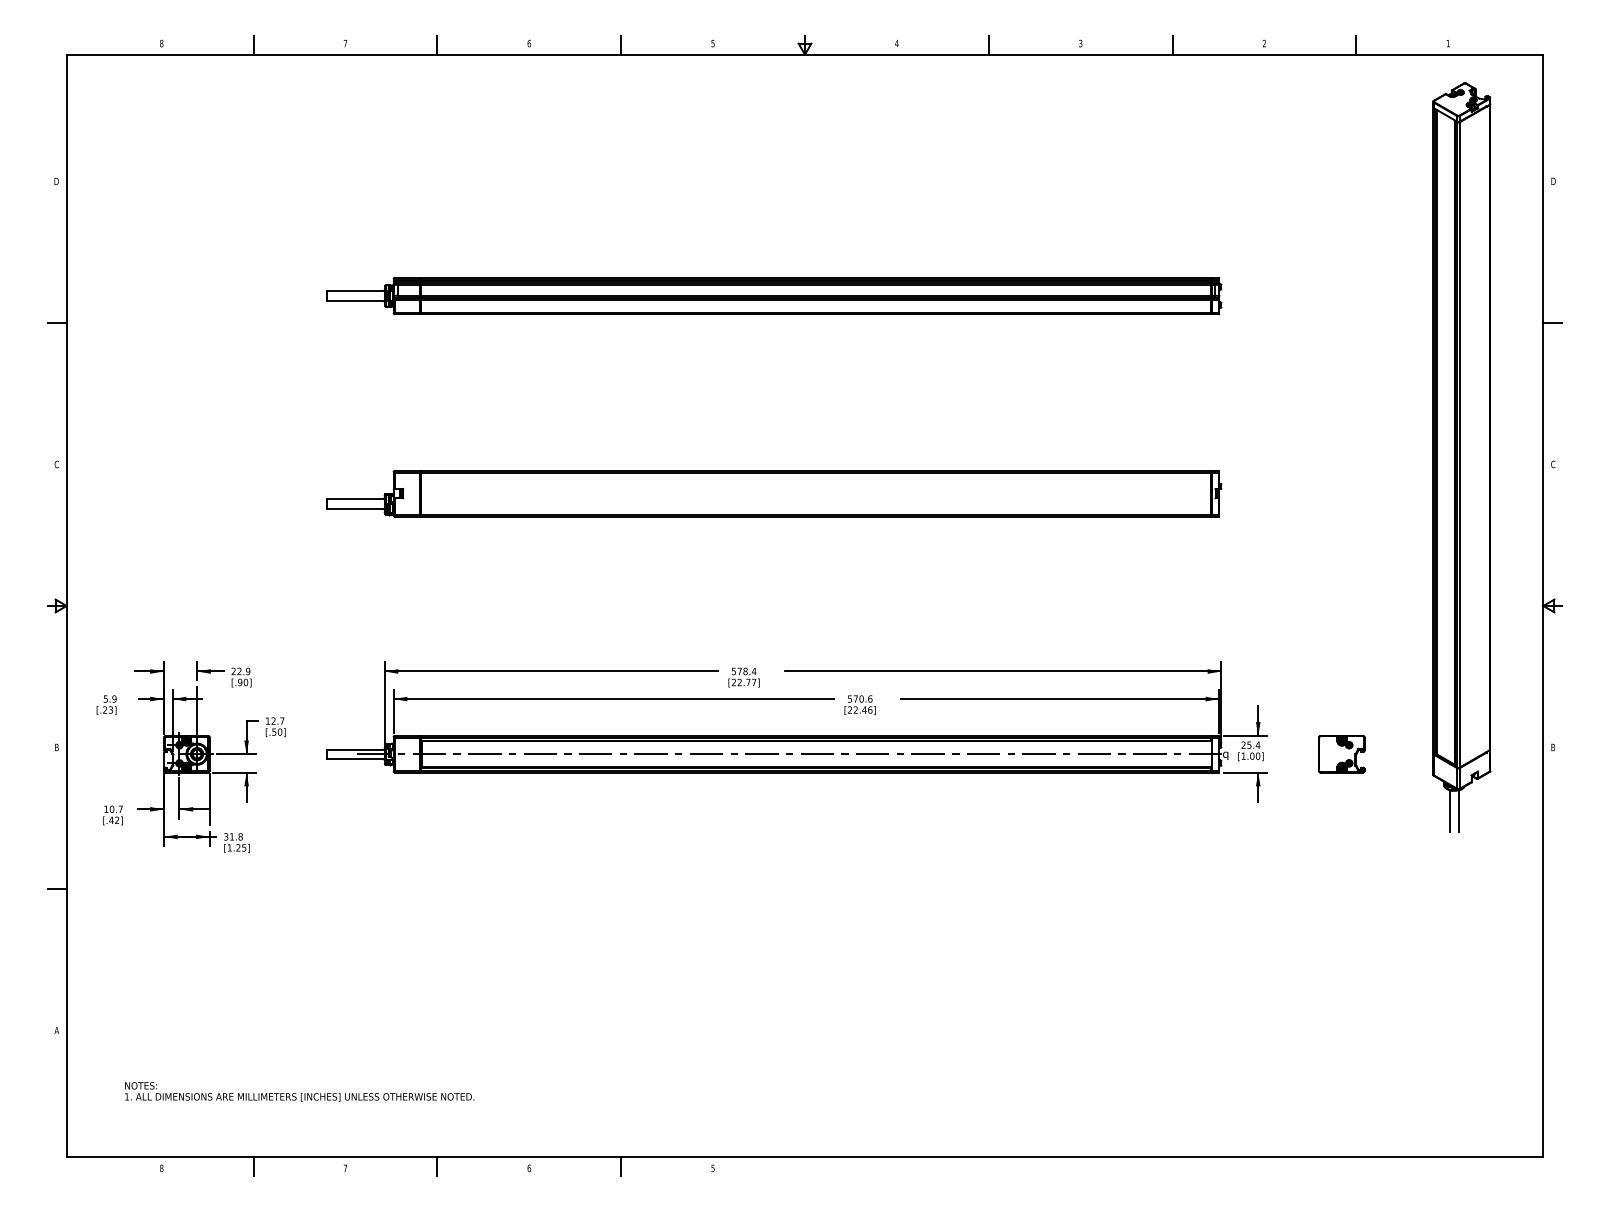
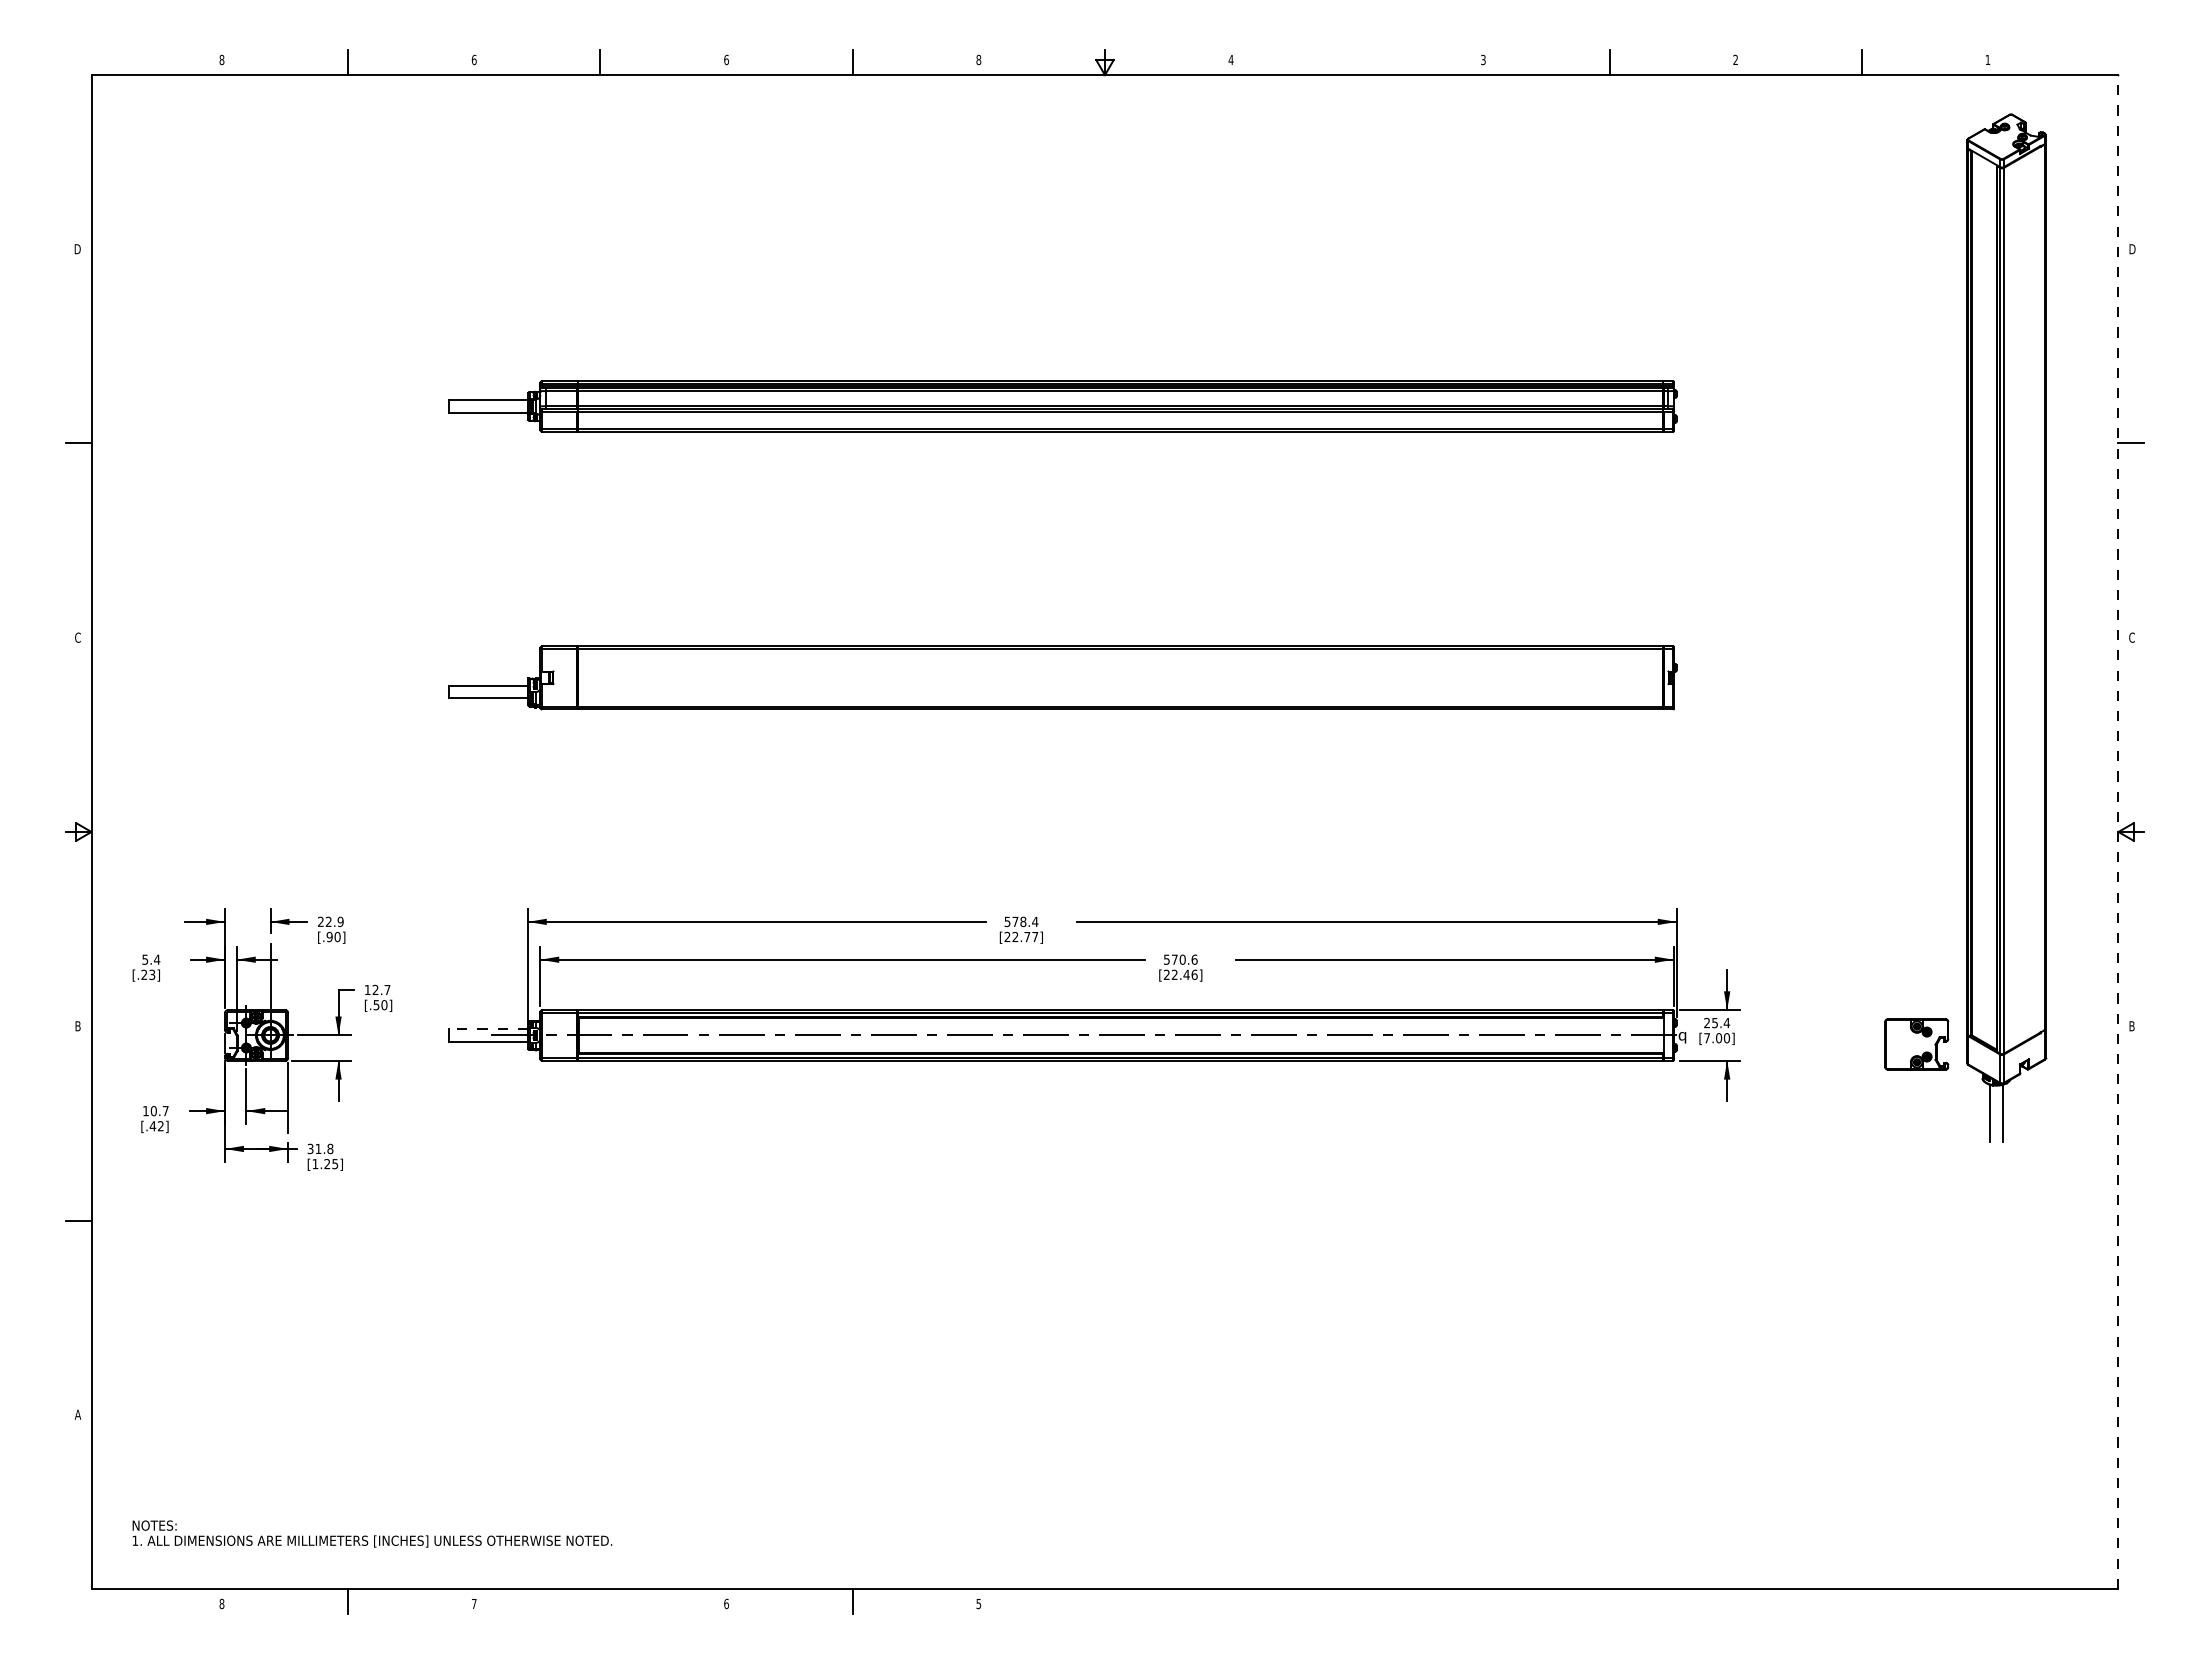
text: (344, 43) -> (473, 59), 7 -> 6
text: (712, 43) -> (978, 59), 5 -> 8
line: (988, 45) -> (1357, 62), removed
line: (1543, 606) -> (2118, 832), solid -> dashed
text: (114, 698) -> (156, 959), 5.9 -> 5.4
line: (355, 749) -> (488, 1029), solid -> dashed
part: (1341, 754) -> (1916, 1044), moved
text: (1243, 756) -> (1706, 1038), [1.00] -> [7.00]
text: (299, 1091) -> (372, 1533), moved
line: (437, 1166) -> (600, 1601), removed

